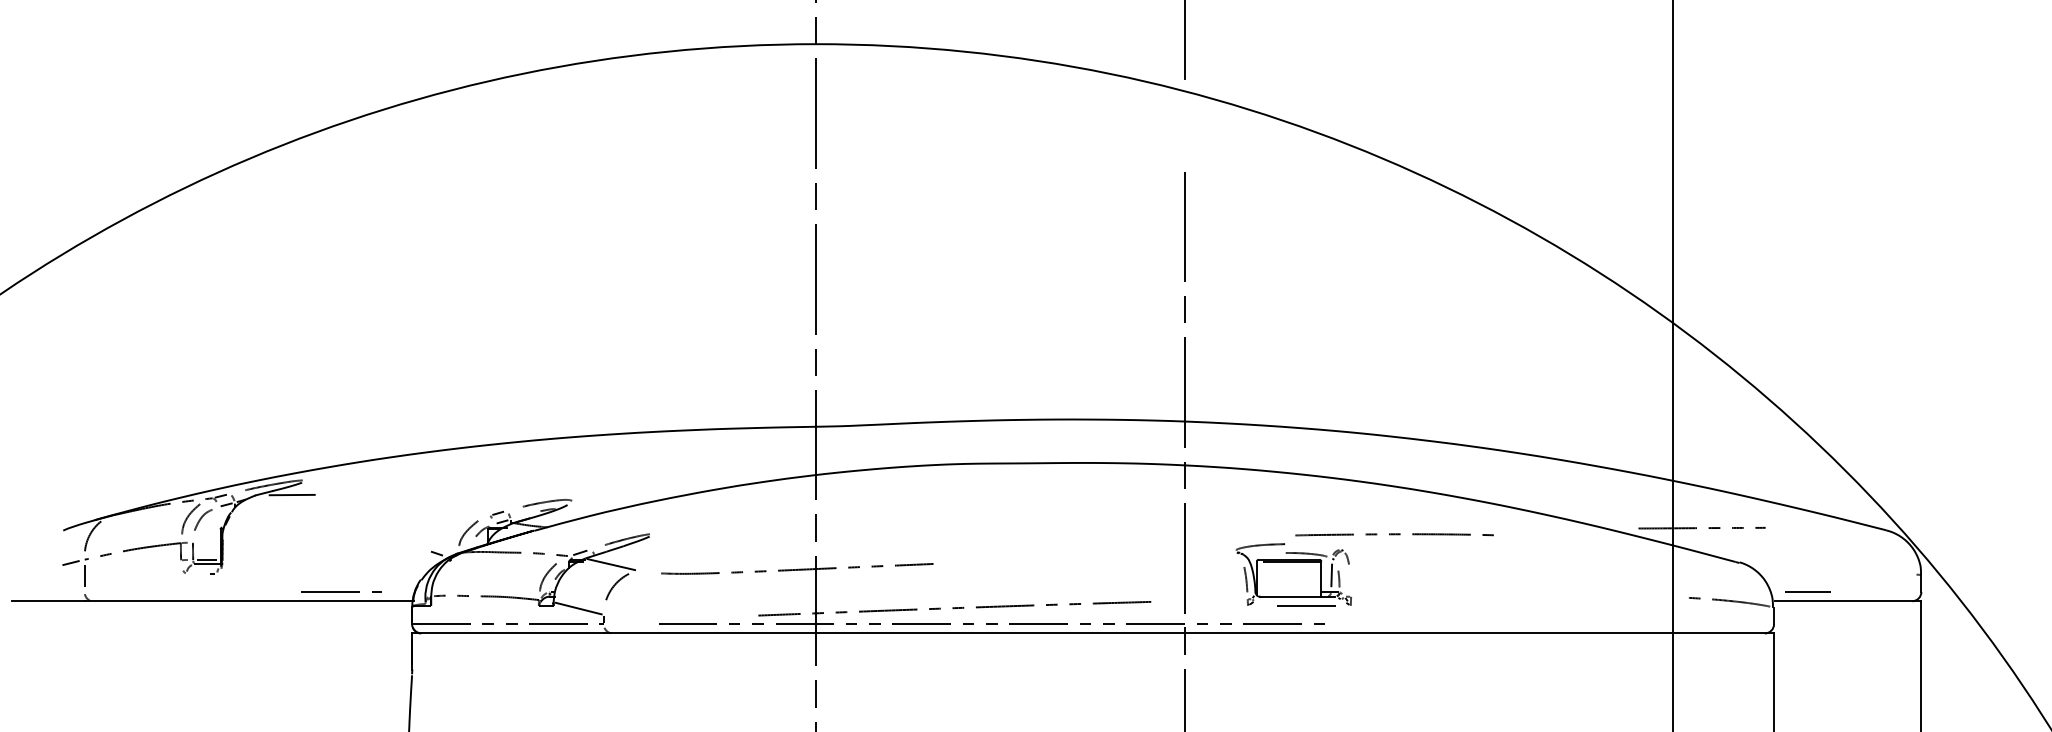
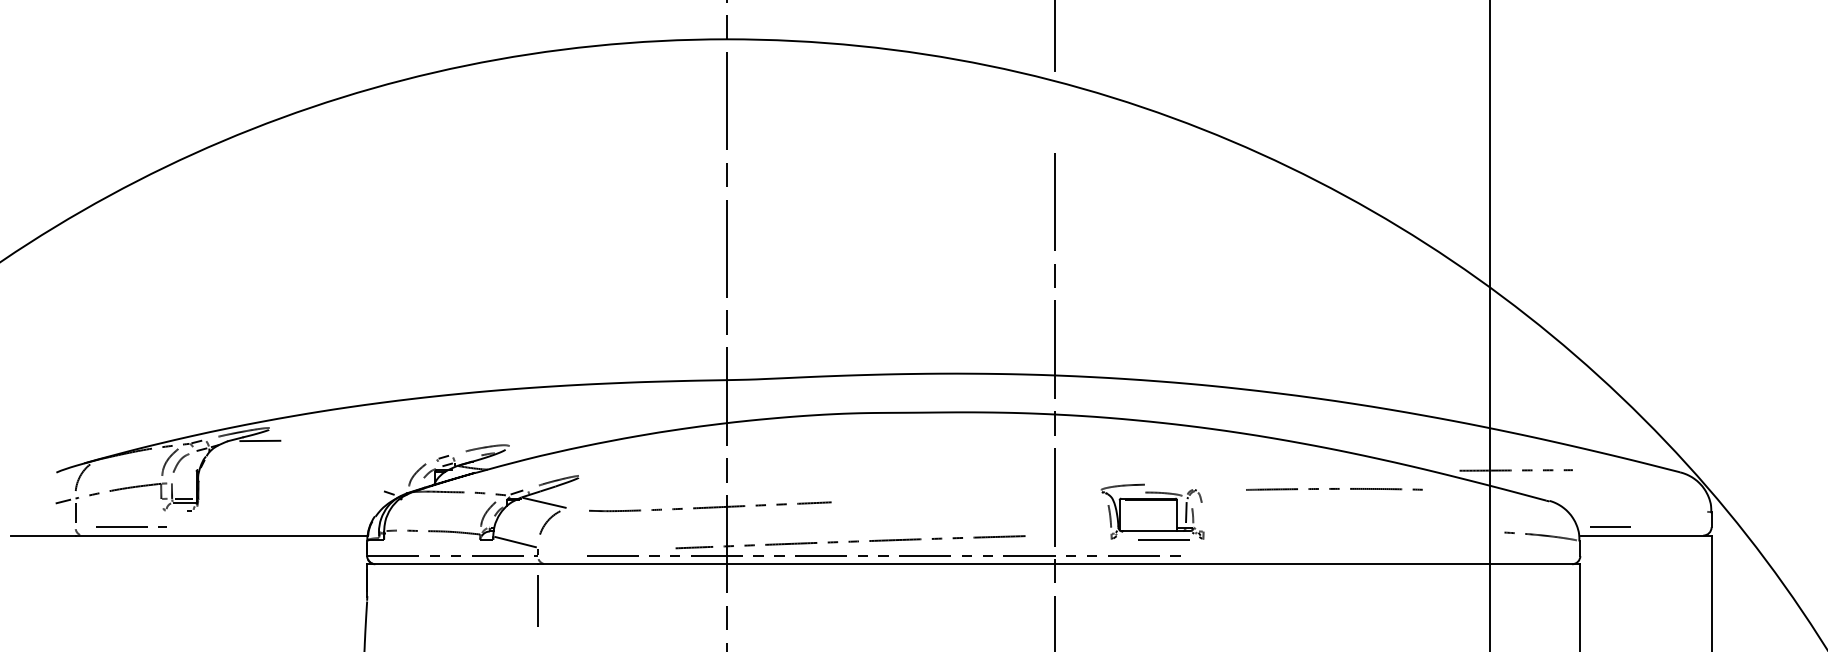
curve: (1394, 534) -> (1334, 489), moved
line: (341, 591) -> (131, 526), moved
line: (603, 674) -> (537, 600), added

